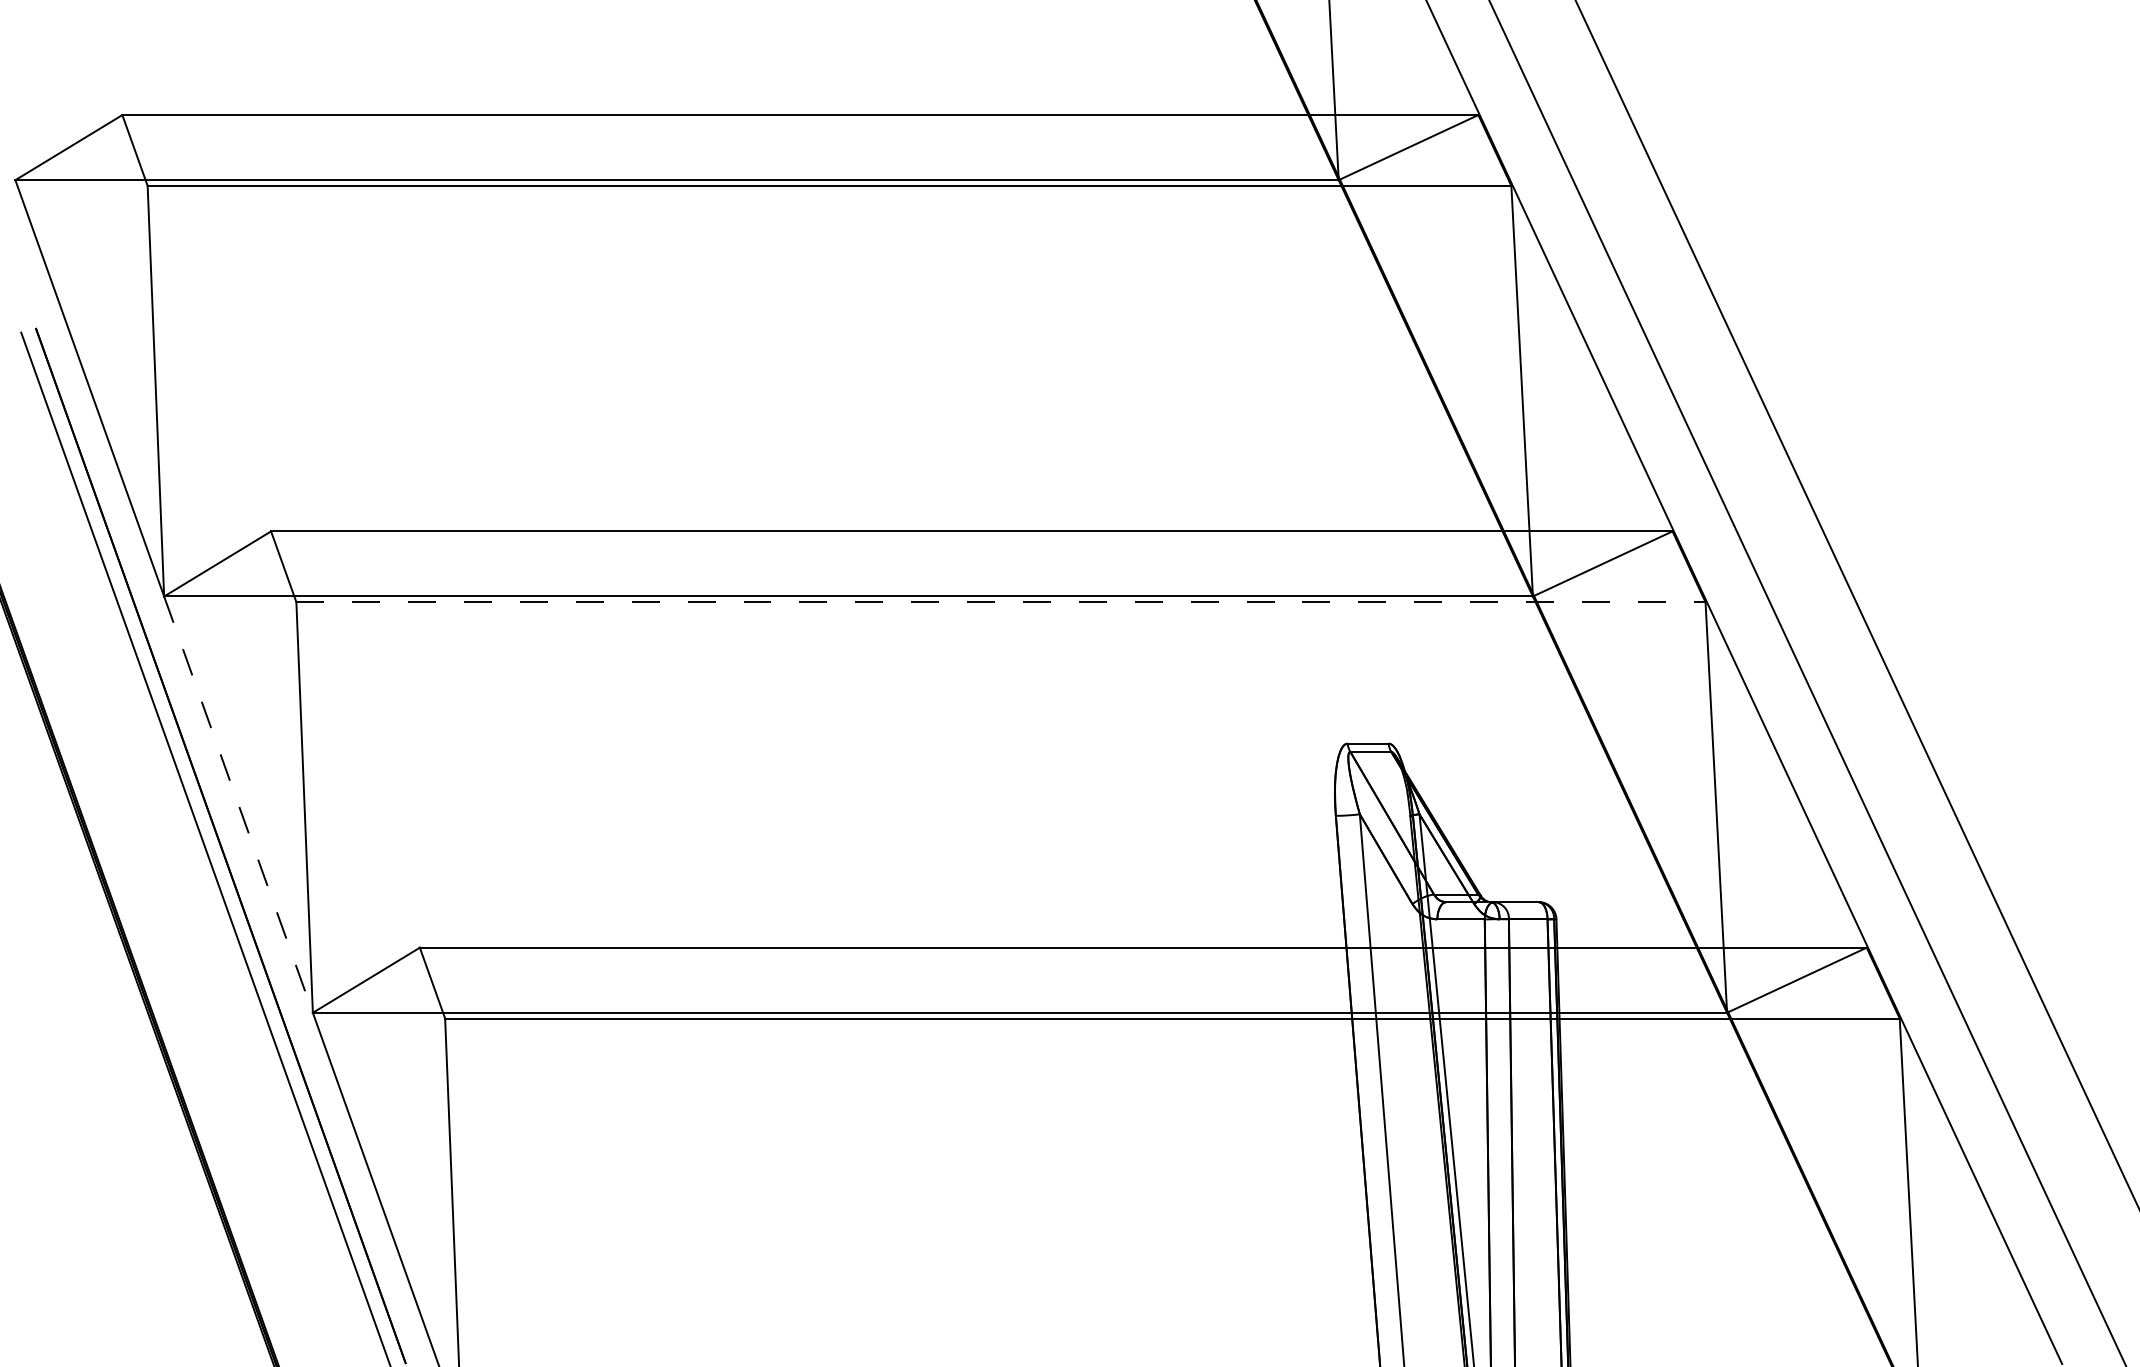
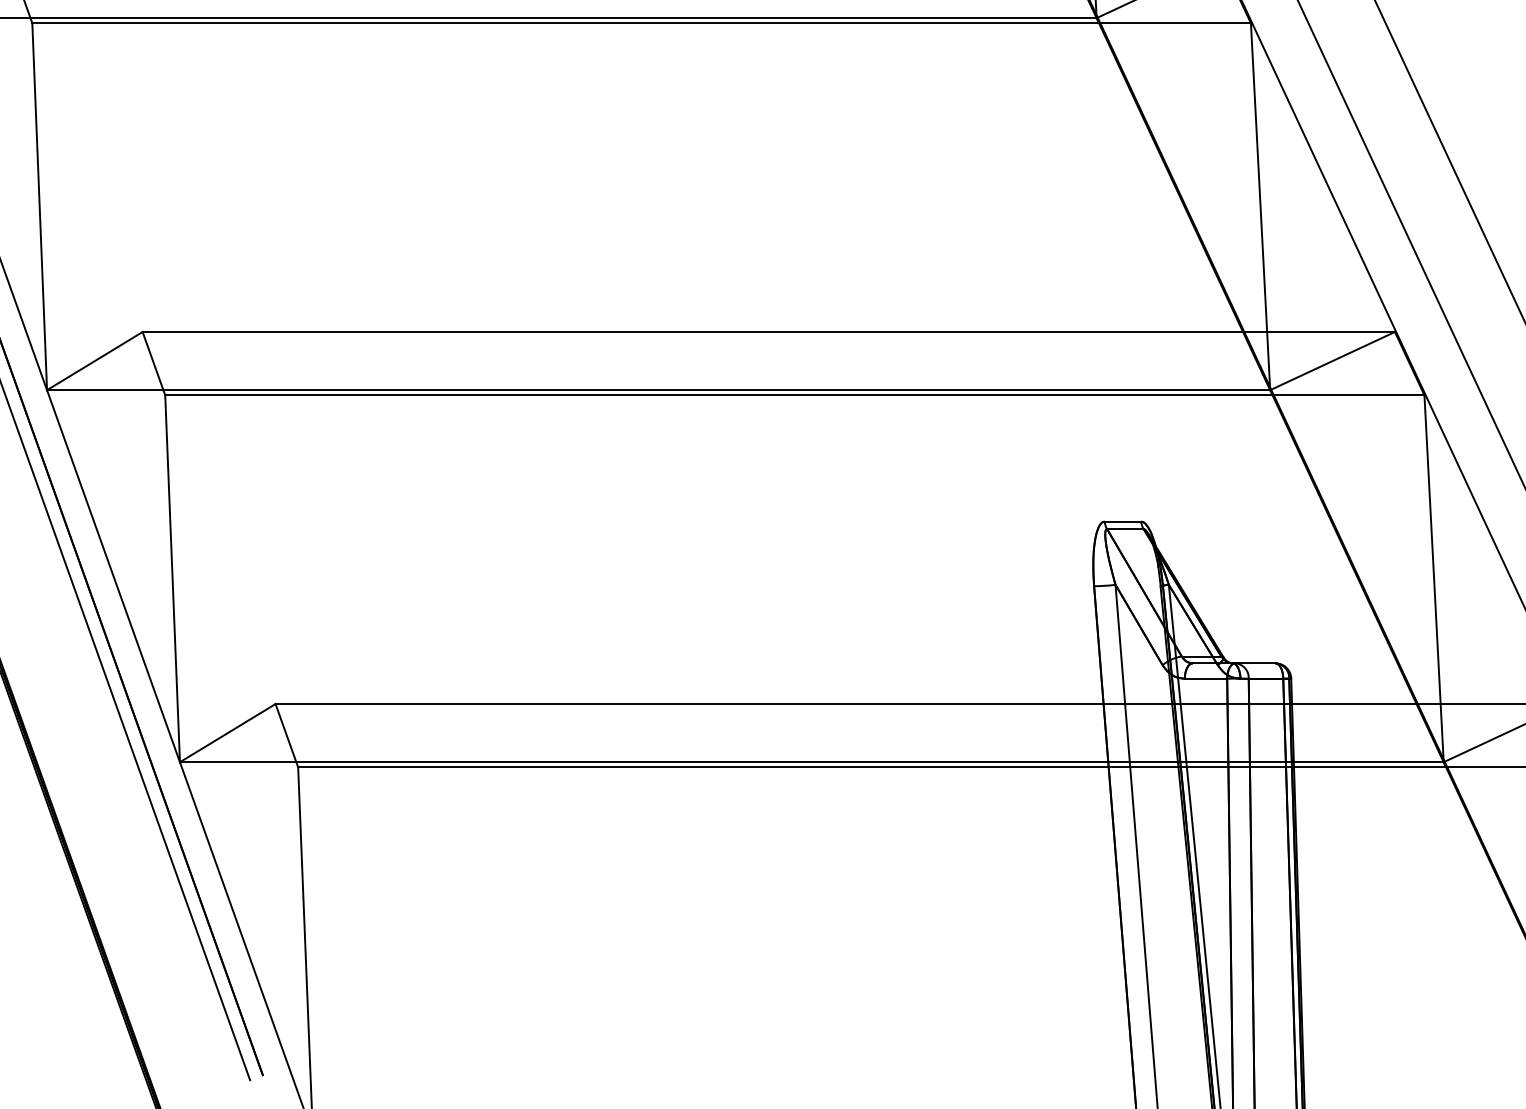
line: (1000, 602) -> (794, 395), dashed -> solid
line: (238, 805) -> (113, 576), dashed -> solid

